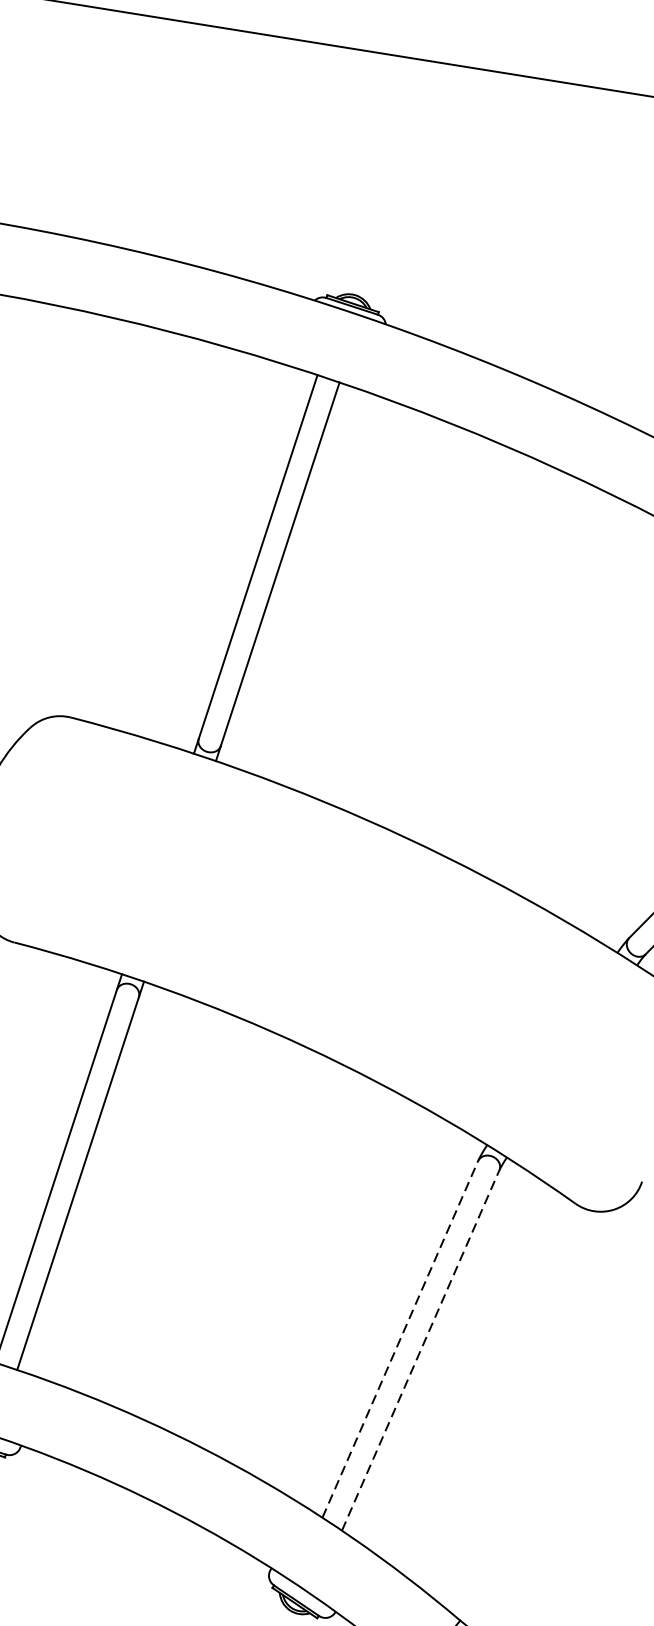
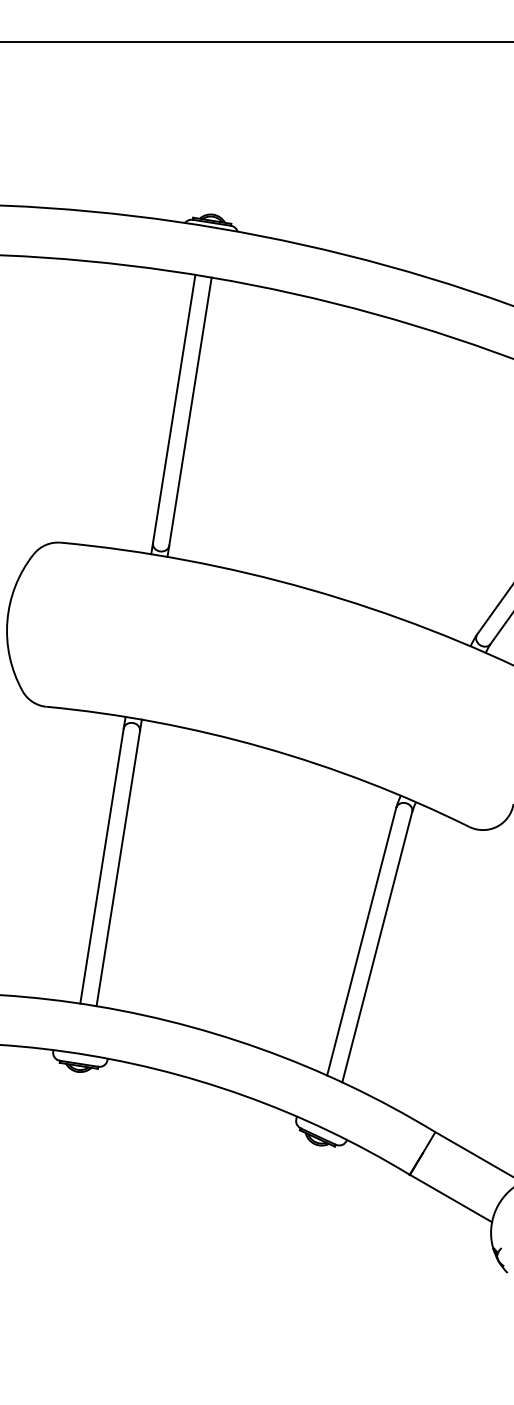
line: (400, 1339) -> (361, 941), dashed -> solid
line: (420, 1350) -> (377, 947), dashed -> solid

